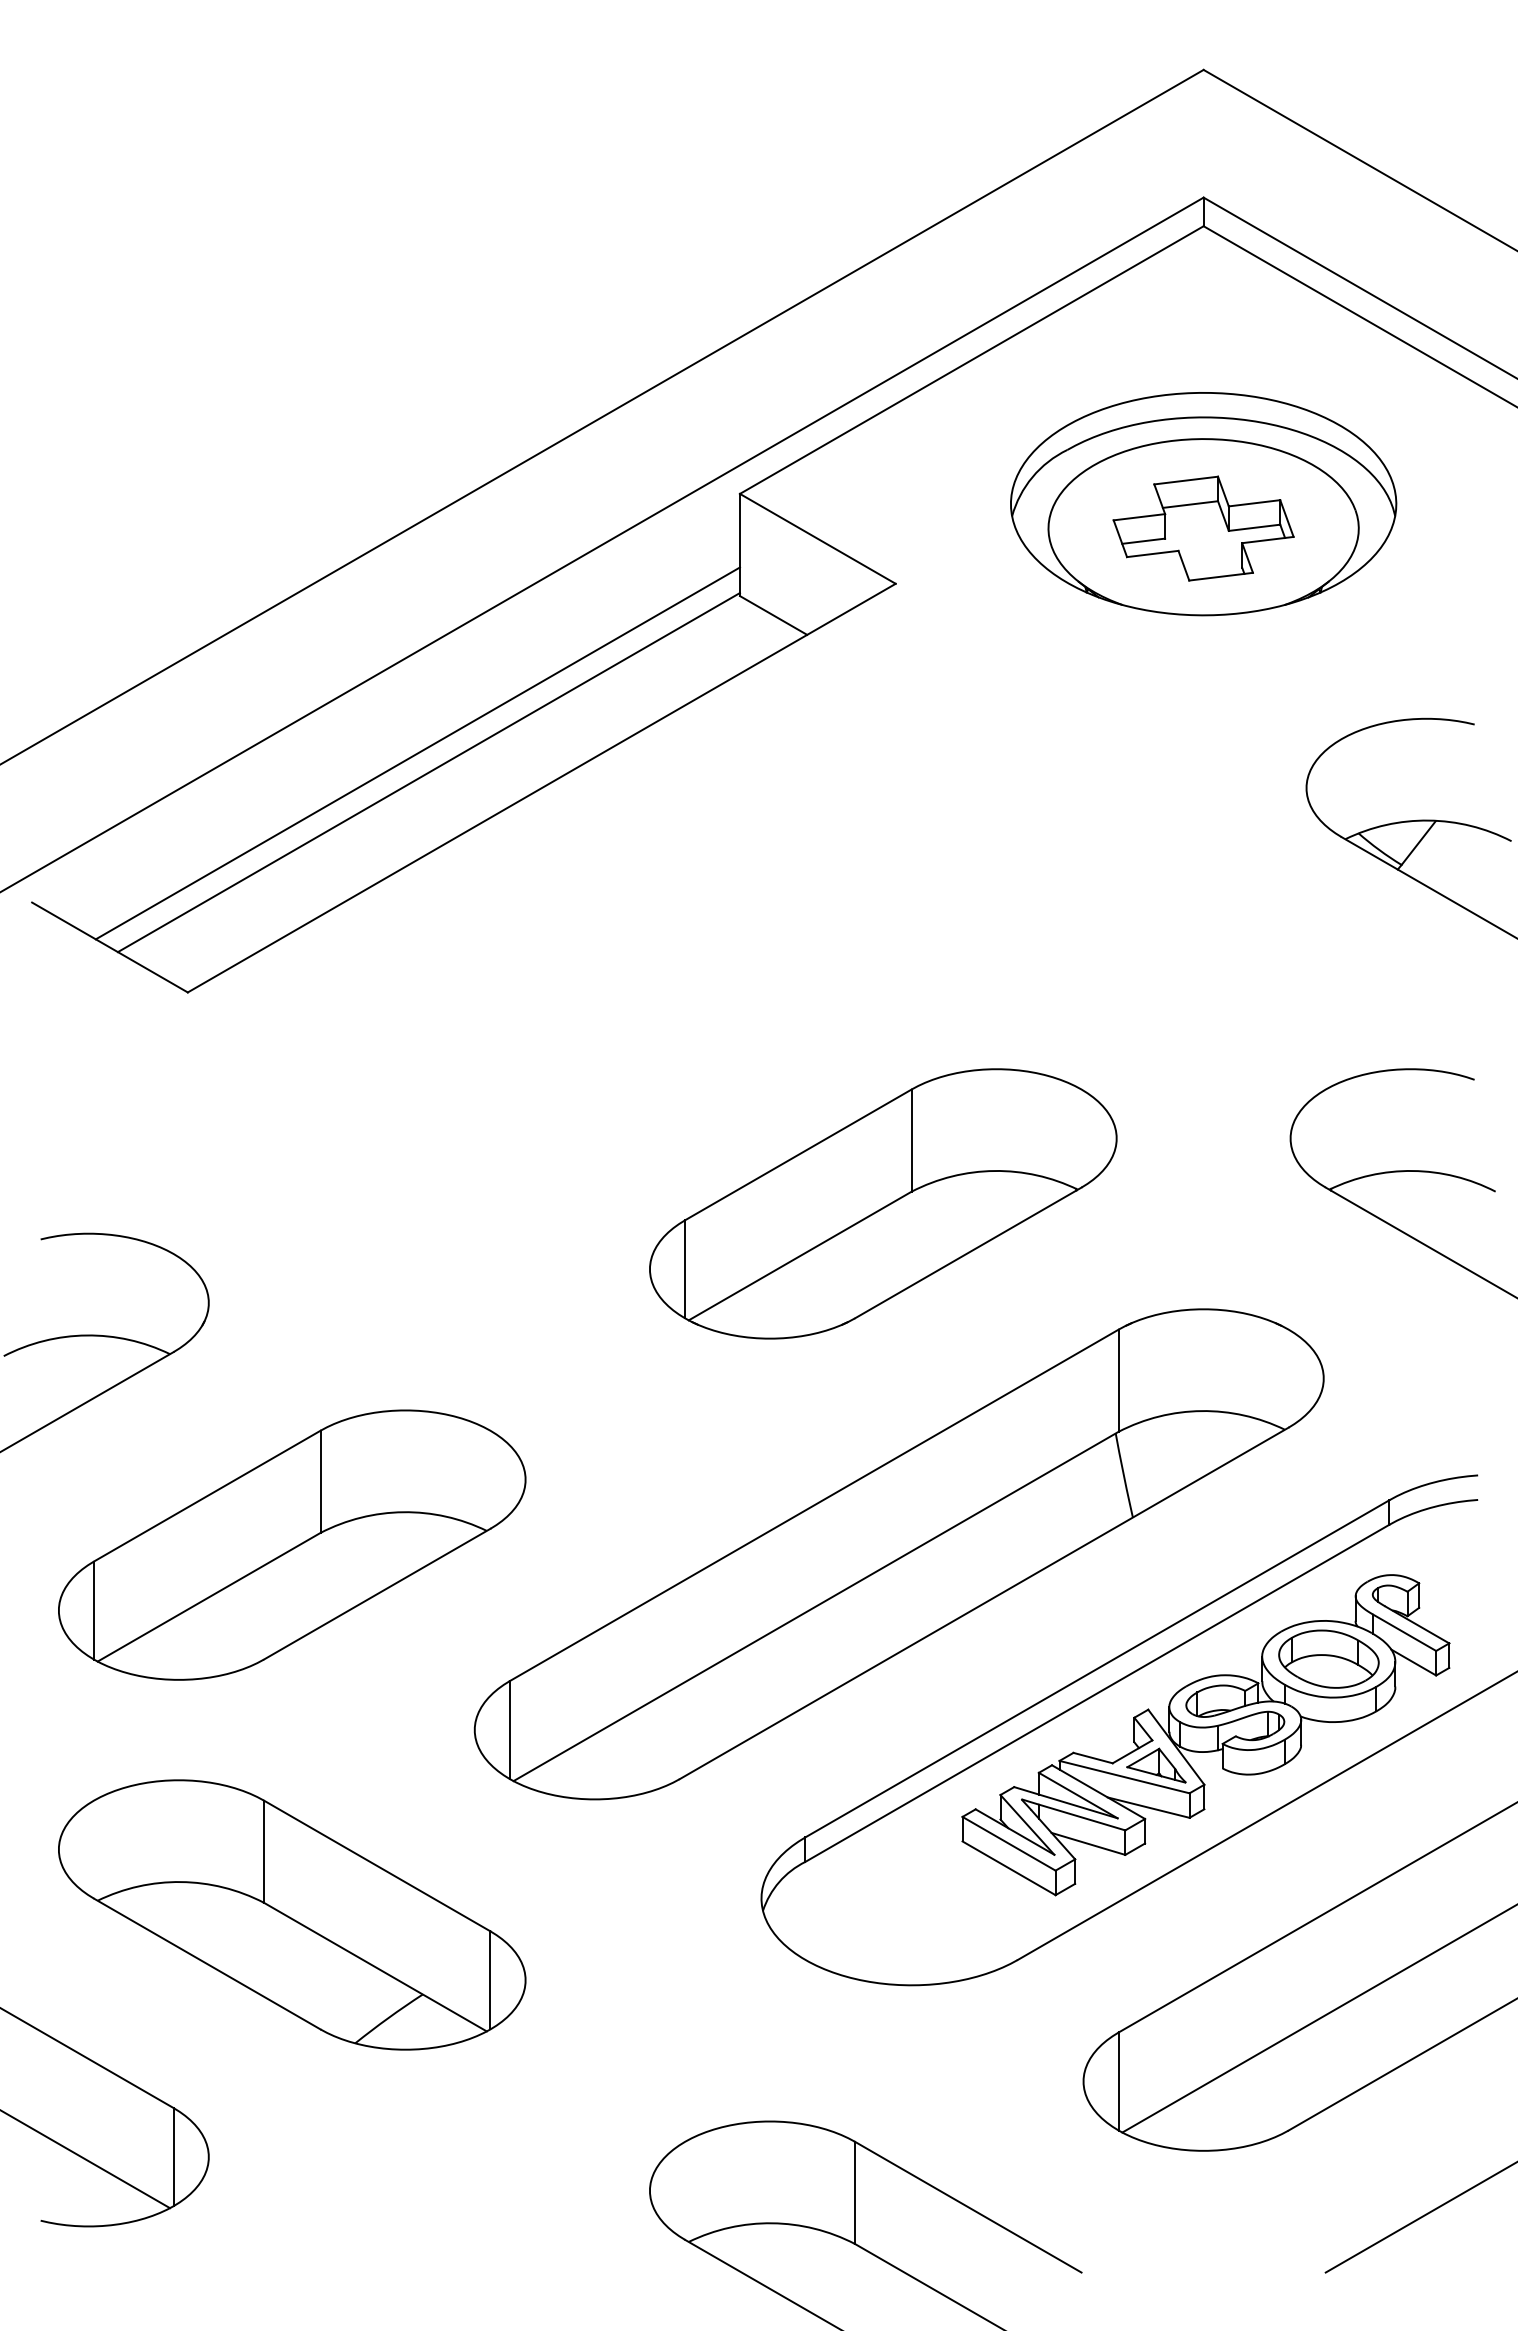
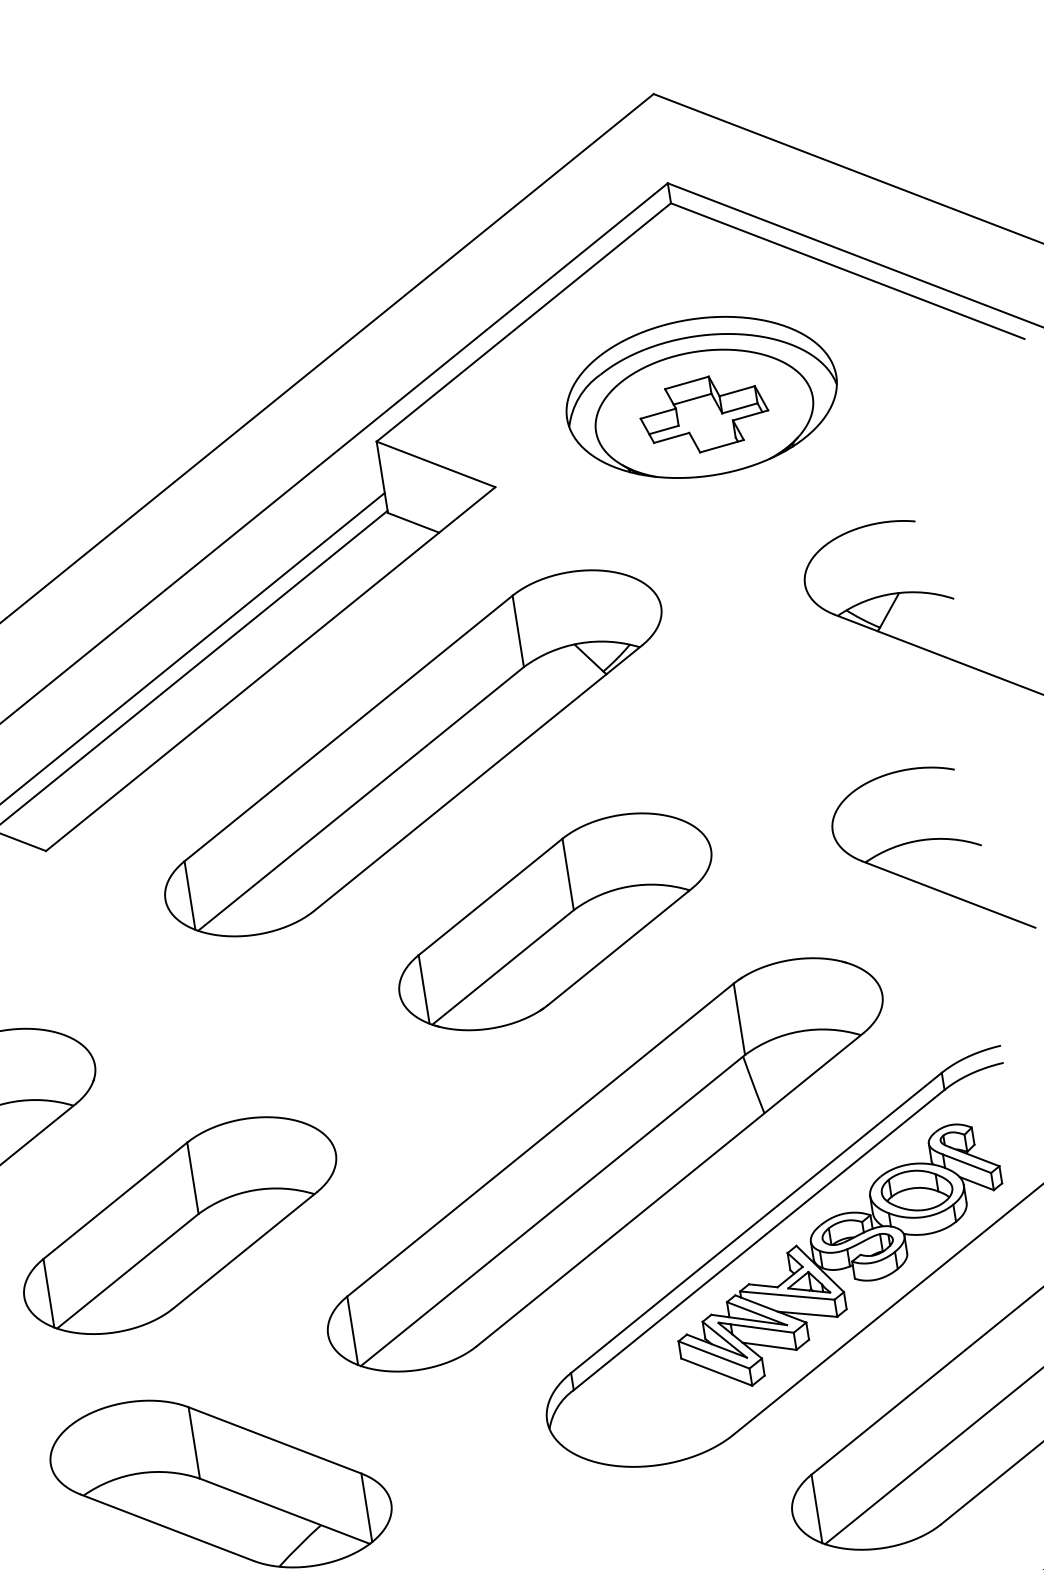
part: (722, 936) -> (413, 752), added

